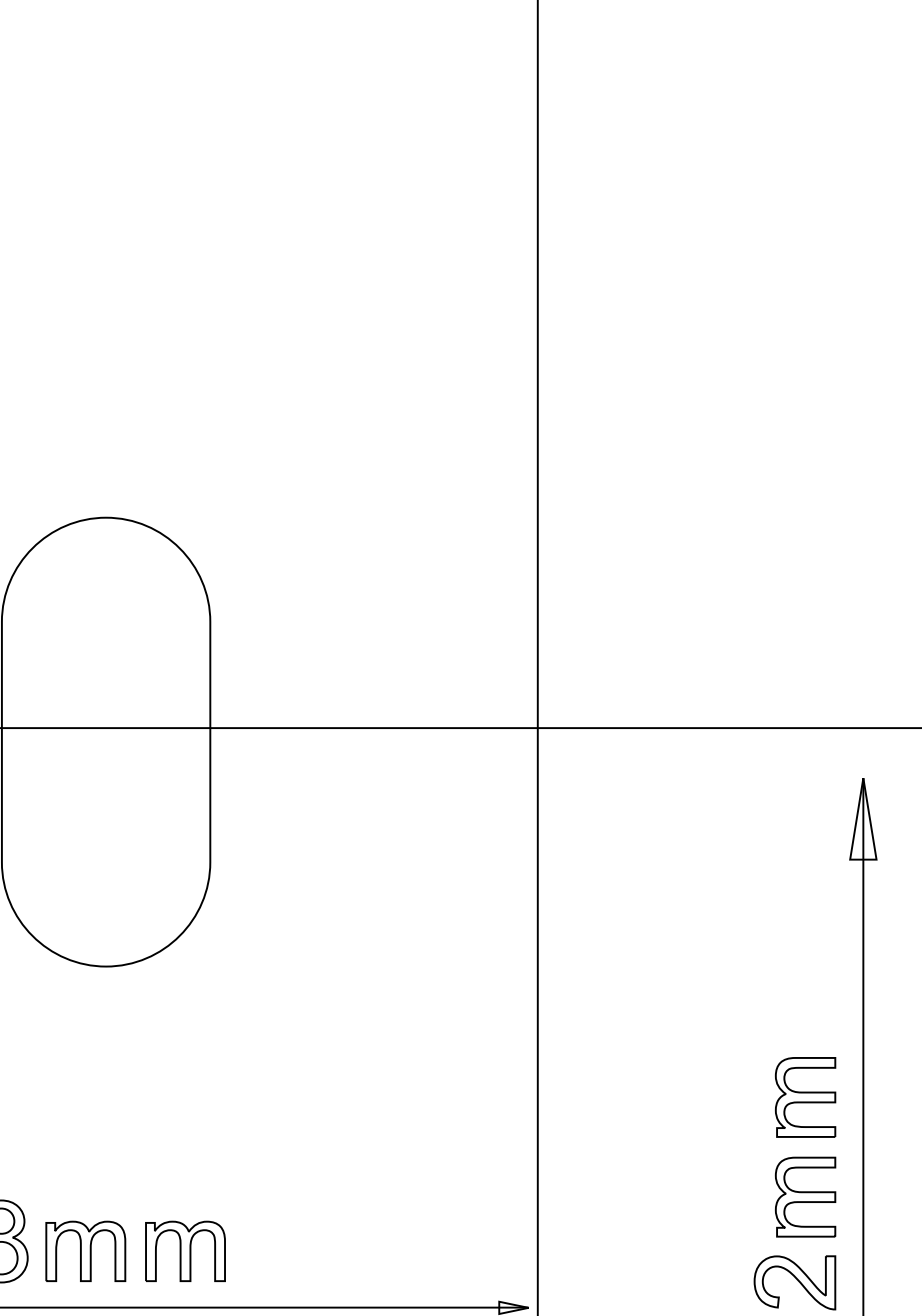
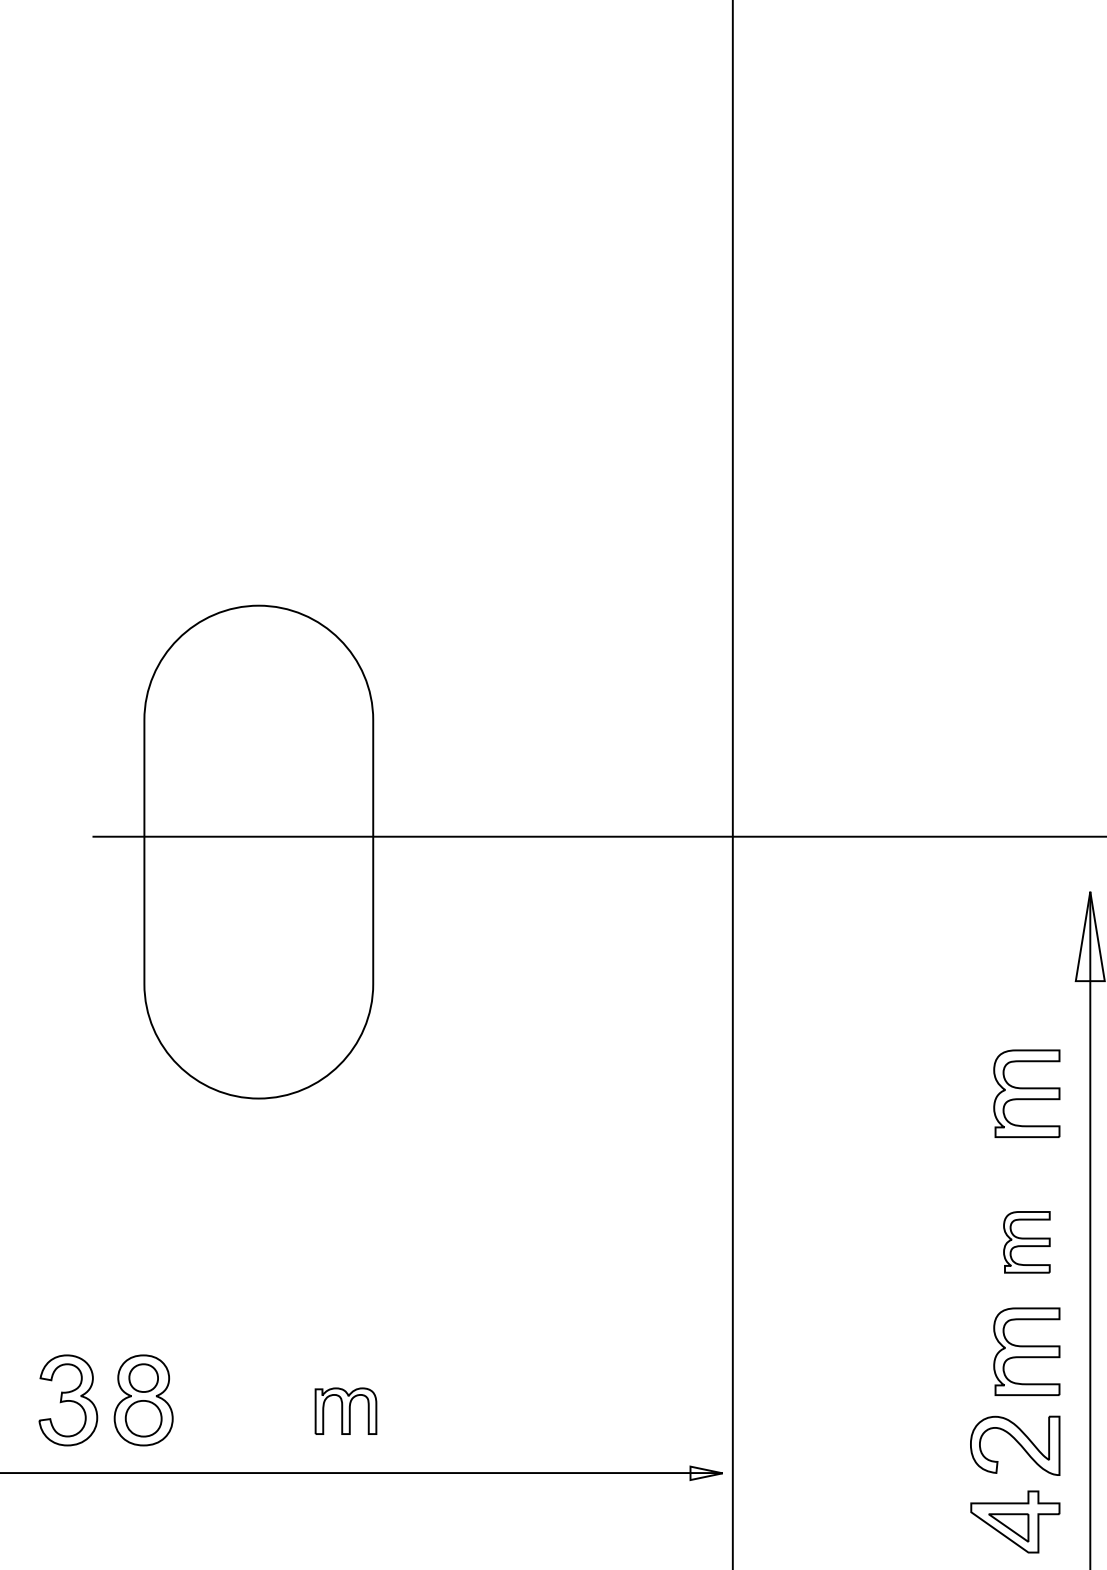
part: (805, 961) -> (1026, 1093), added
part: (805, 1097) -> (1026, 1242), size x0.7
part: (85, 1250) -> (236, 1410), removed
part: (185, 1250) -> (345, 1410), size x0.7

